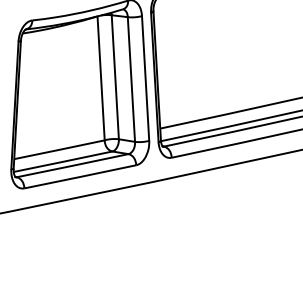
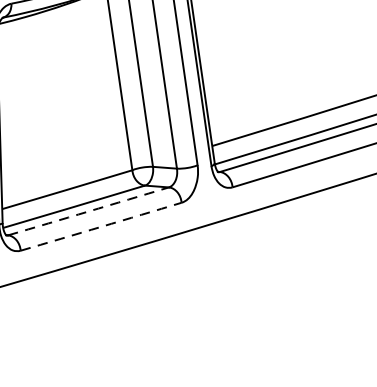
arc: (72, 165) -> (88, 211), solid -> dashed
arc: (80, 176) -> (101, 226), solid -> dashed

